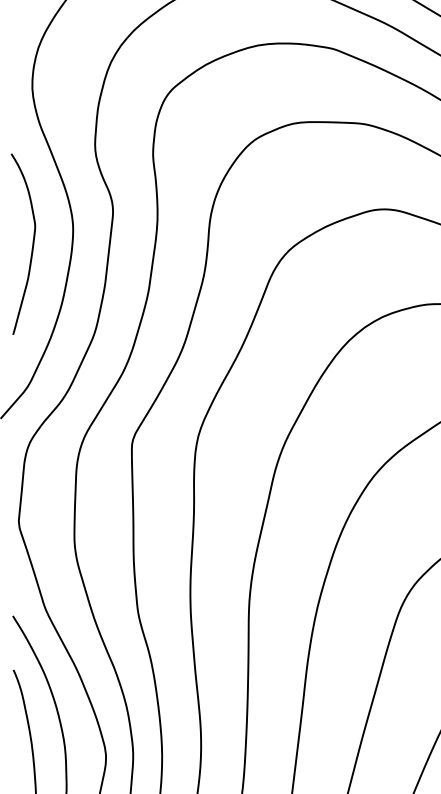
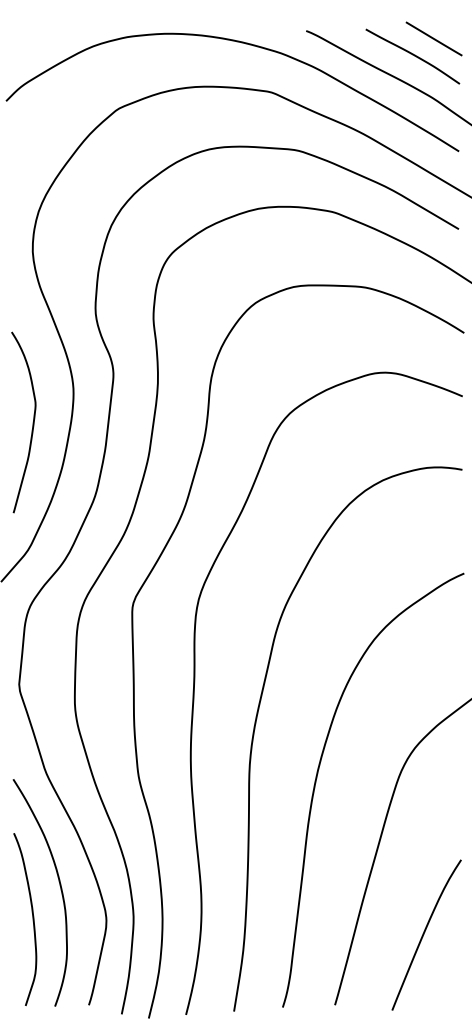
curve: (32, 244) -> (32, 422), moved

